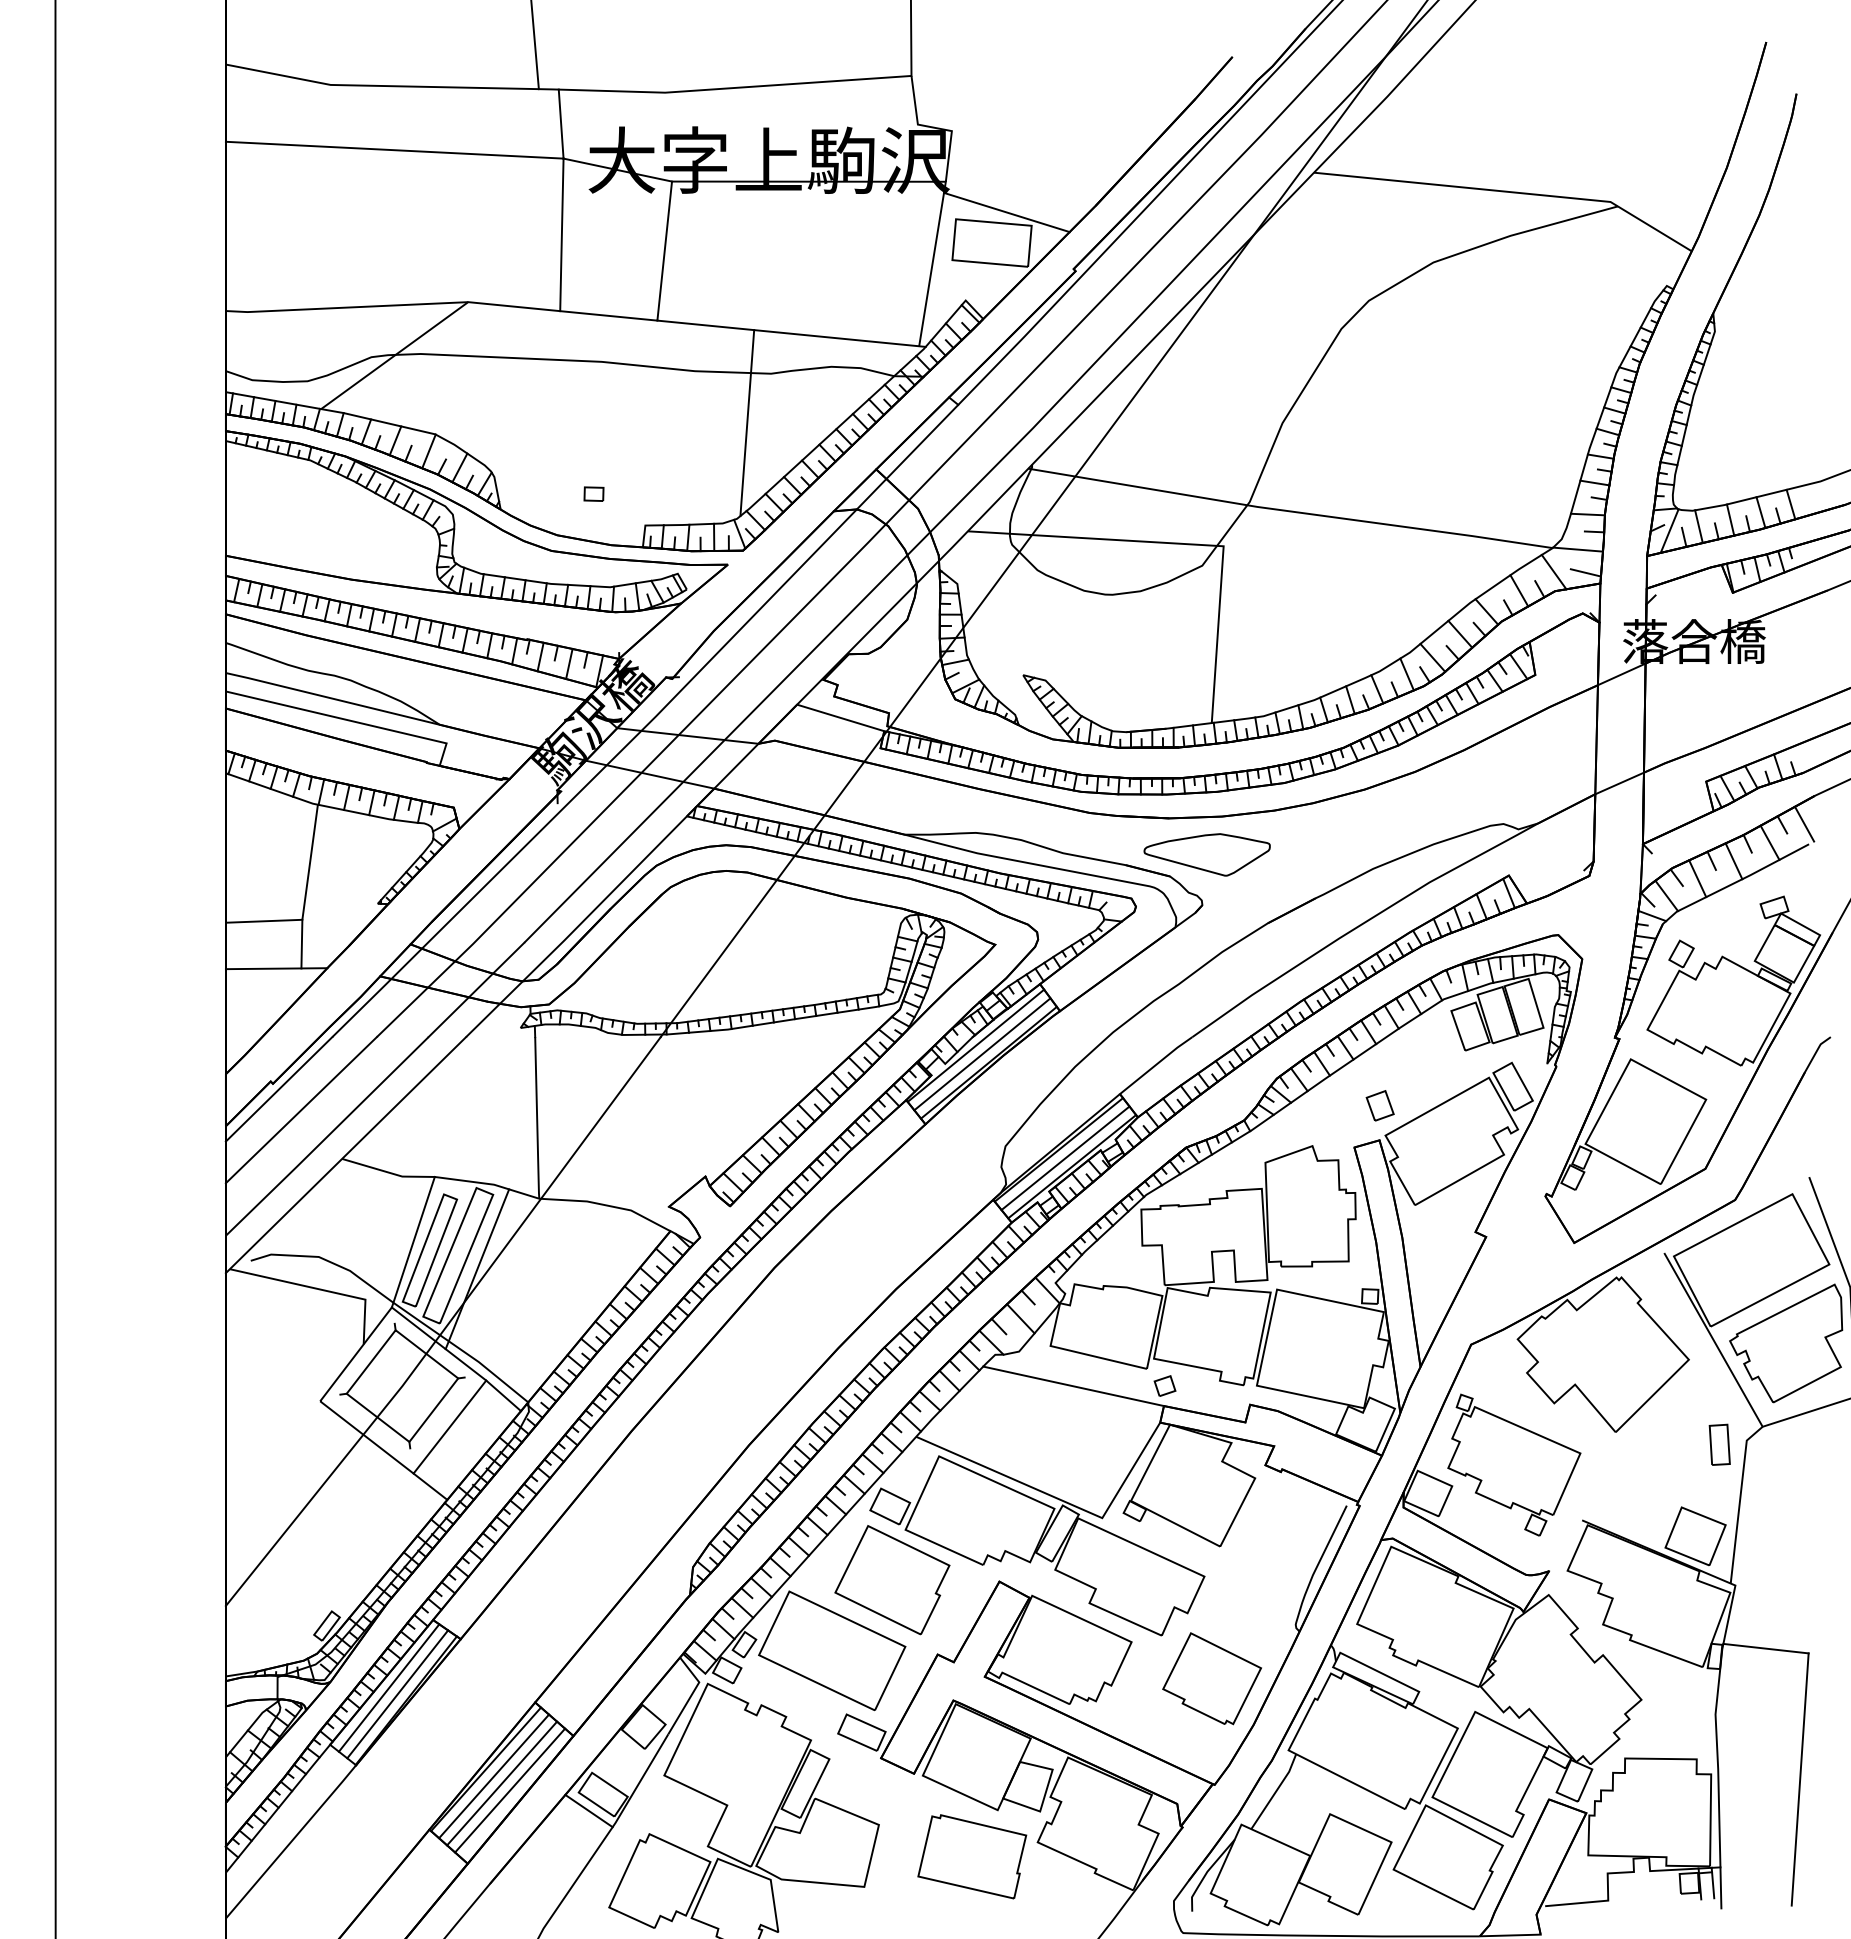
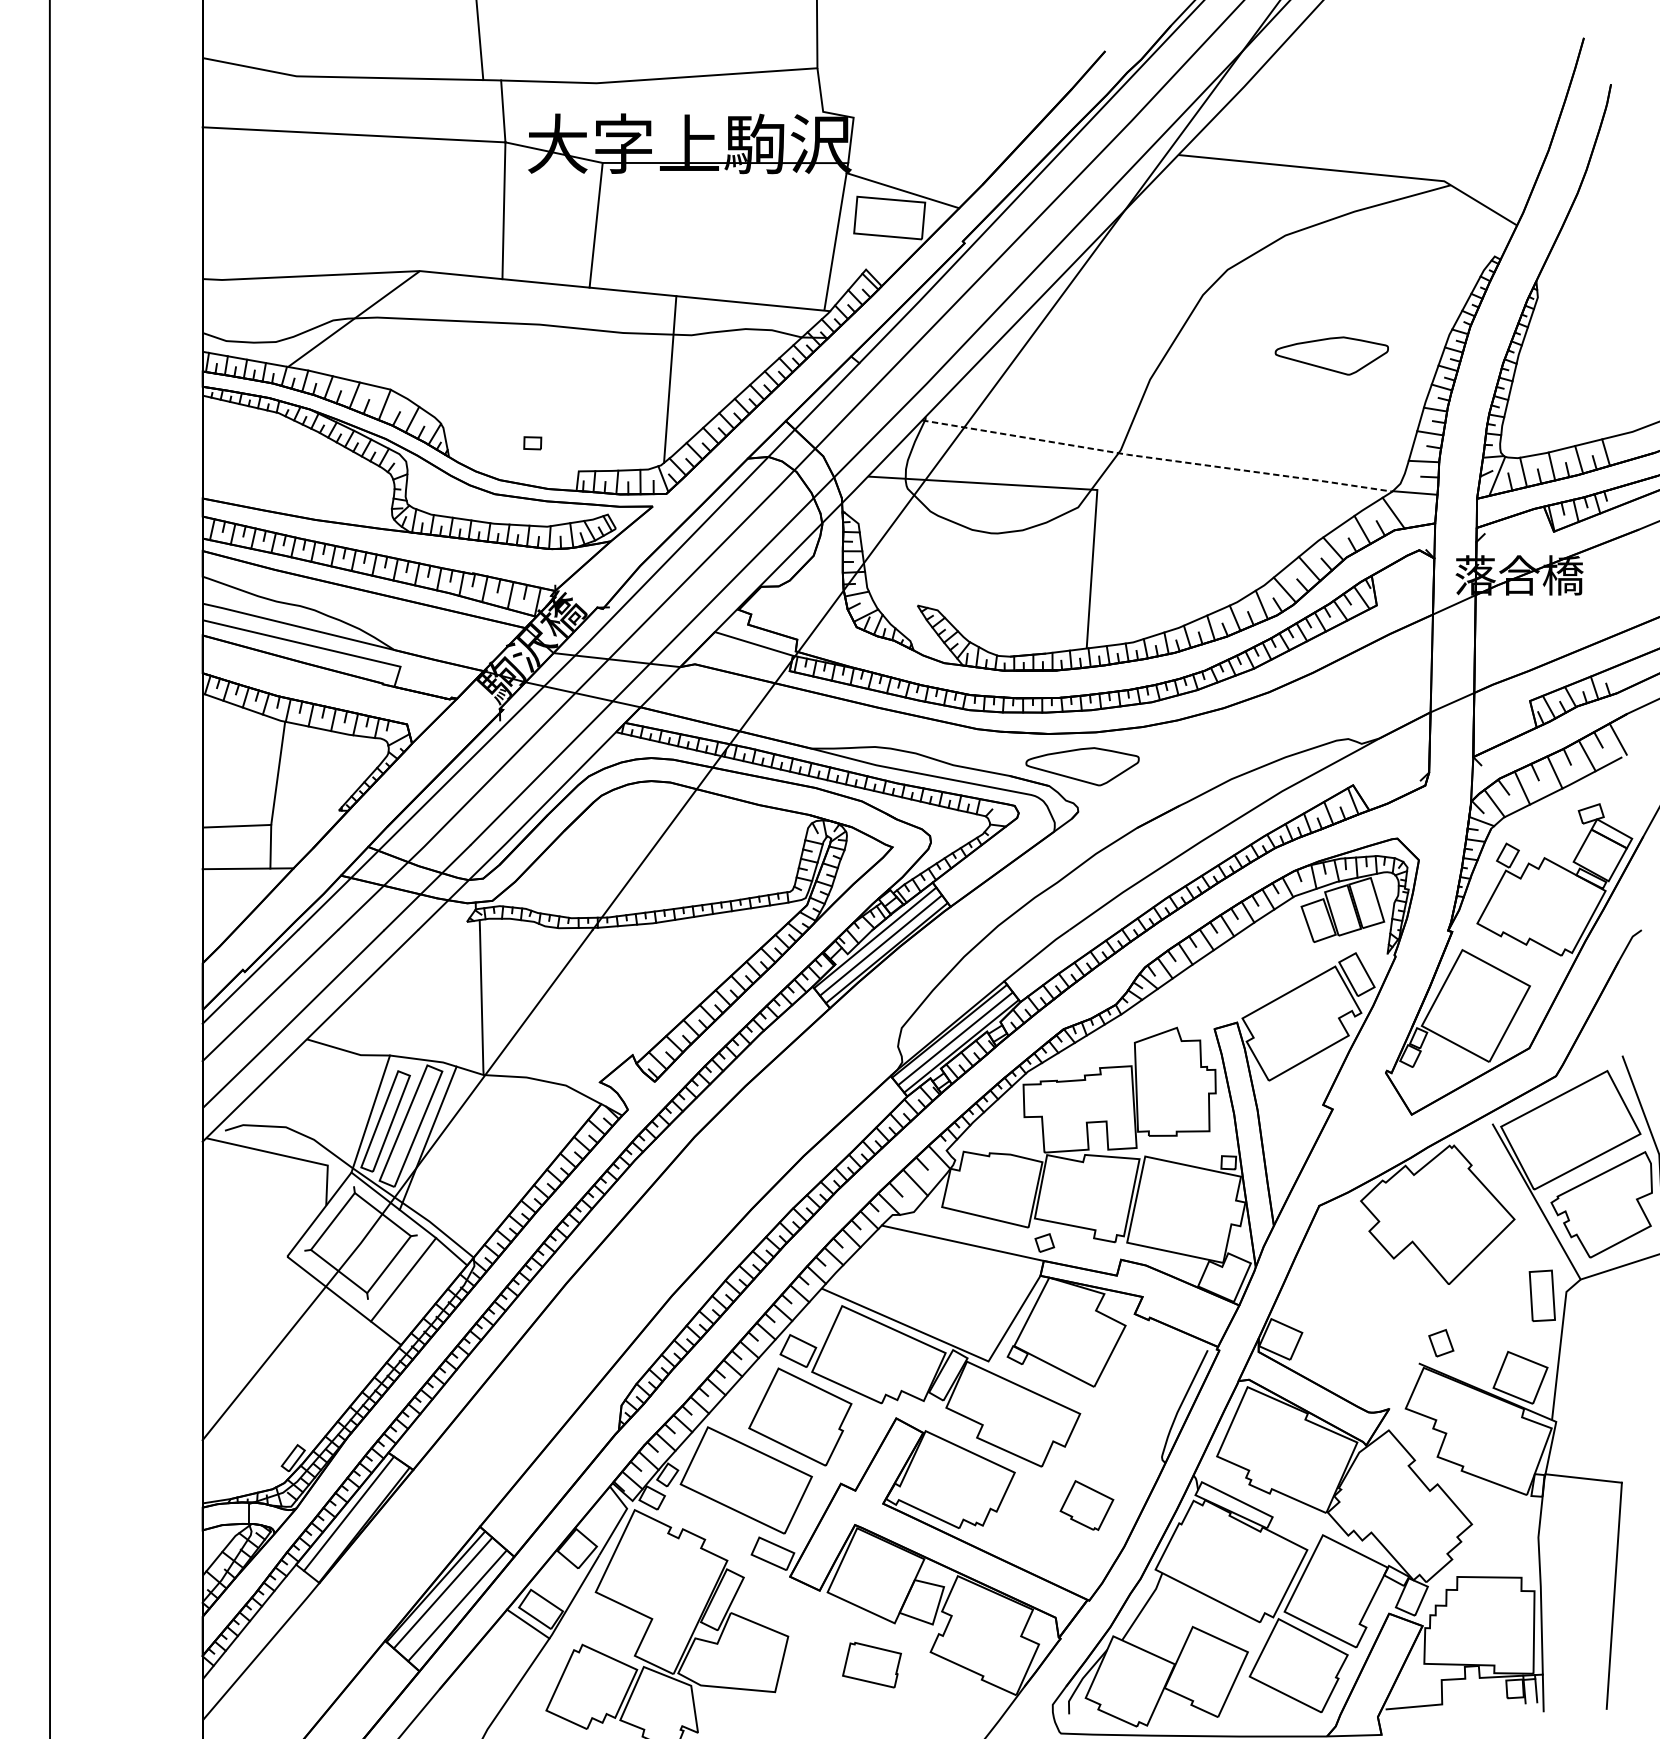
part: (1484, 396) -> (1331, 355), added
line: (1290, 511) -> (1157, 458), solid -> dashed
line: (1585, 572) -> (1421, 513), removed
part: (1379, 1105) -> (1440, 1342), moved
part: (1719, 1444) -> (1541, 1295), size x1.4
part: (1514, 1464) -> (1358, 1313), removed
part: (1211, 1678) -> (1086, 1505), size x0.6
line: (397, 1694) -> (356, 1519), removed
line: (502, 1783) -> (450, 1599), removed
part: (972, 1856) -> (872, 1664), size x0.6

